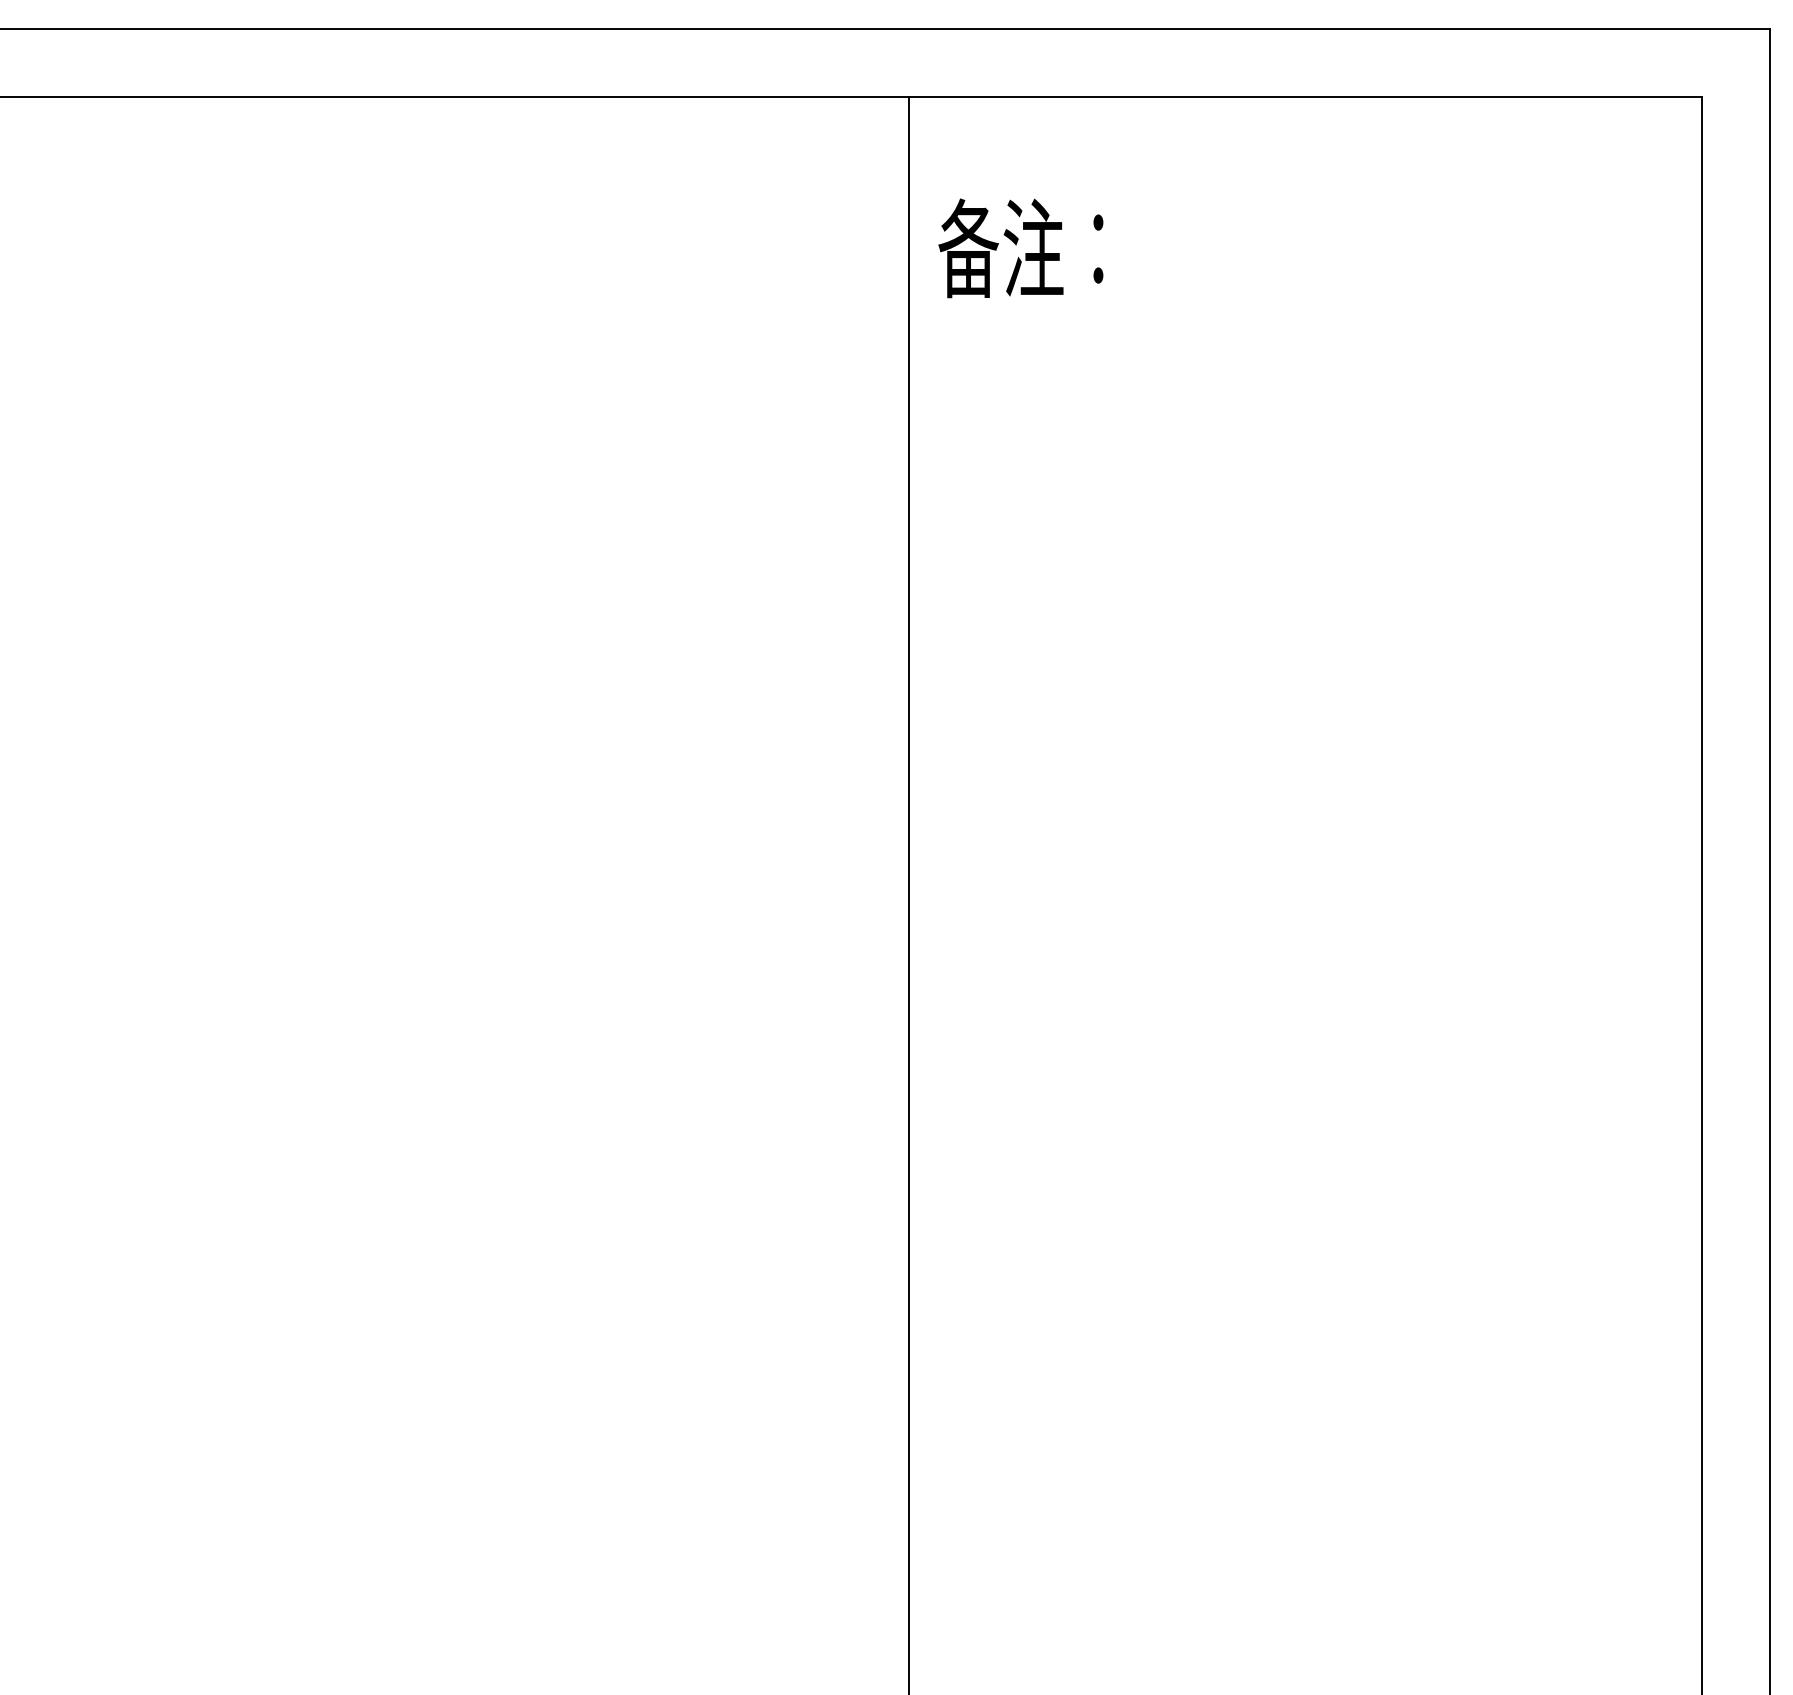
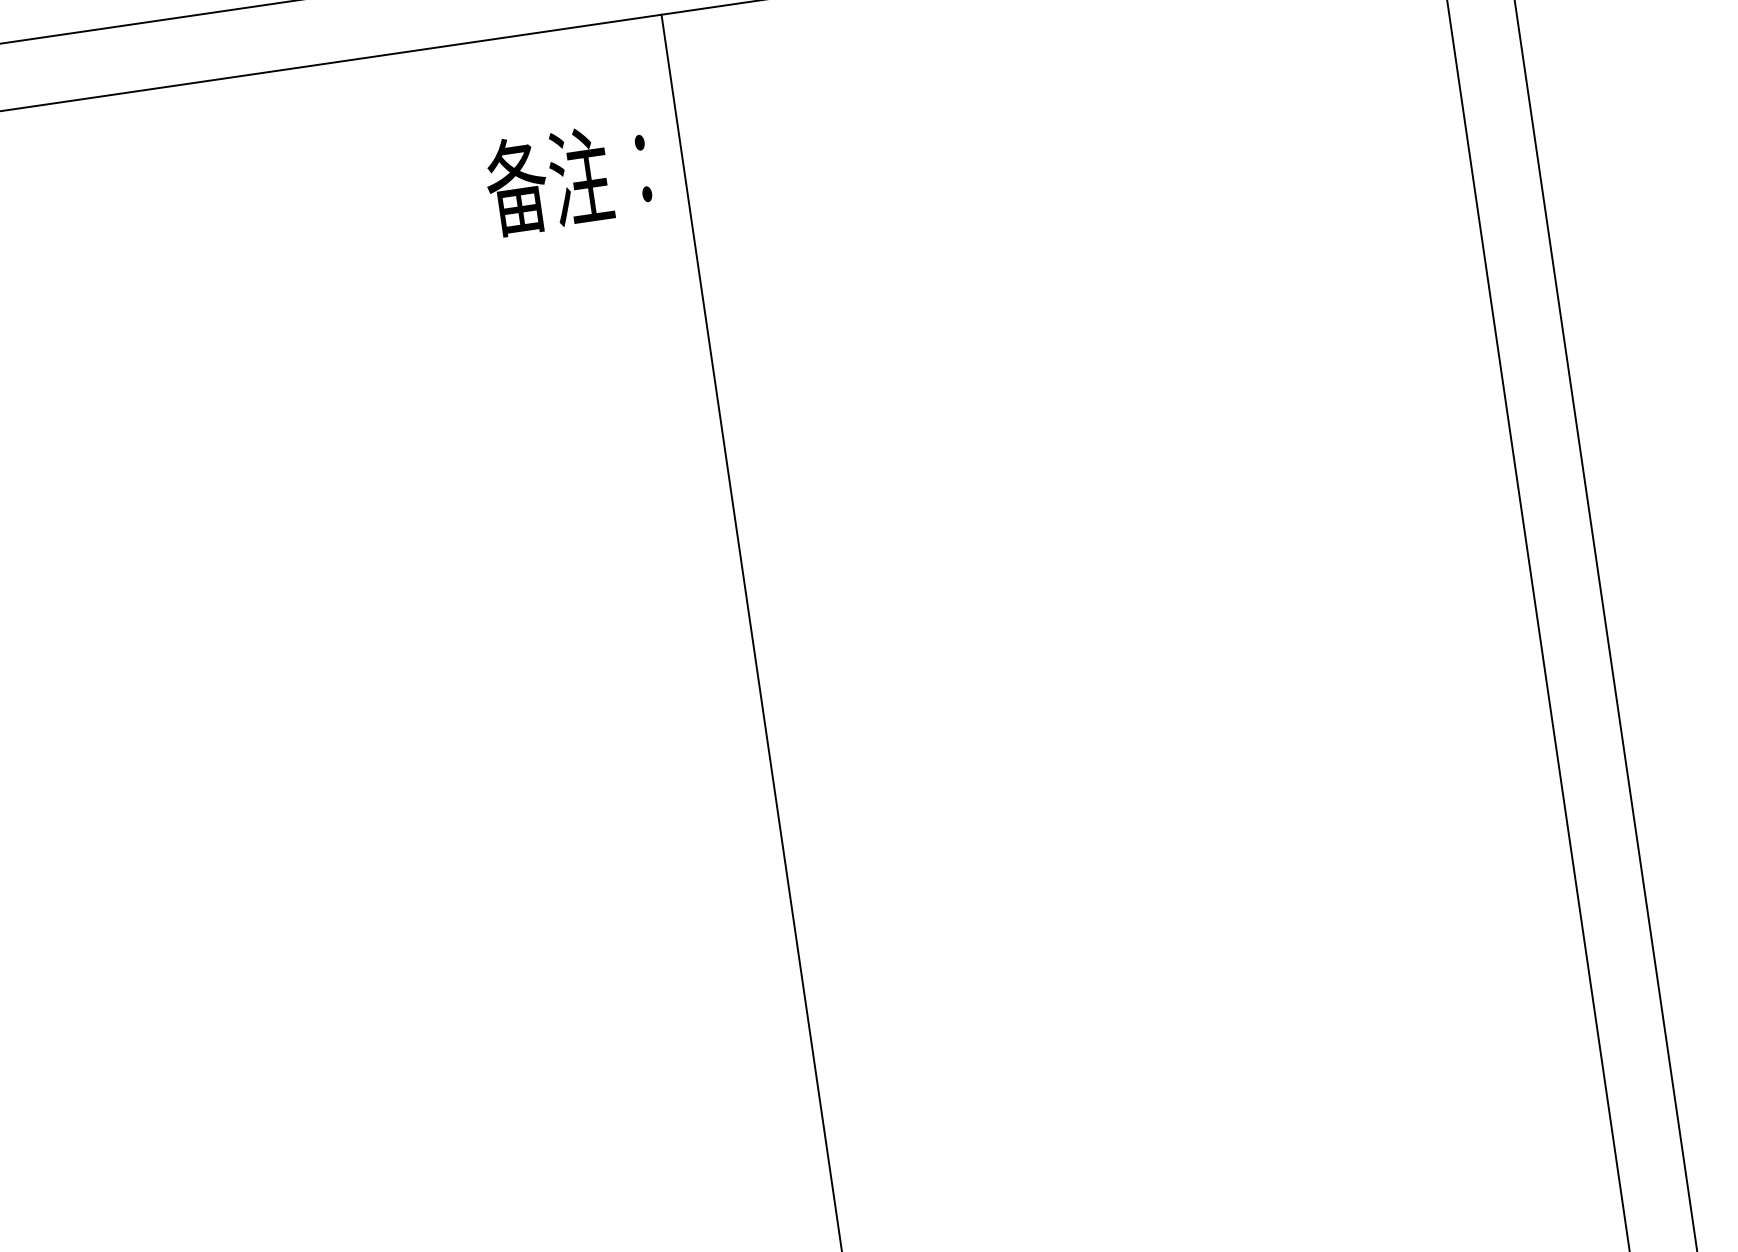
text: (1020, 248) -> (567, 178), moved

